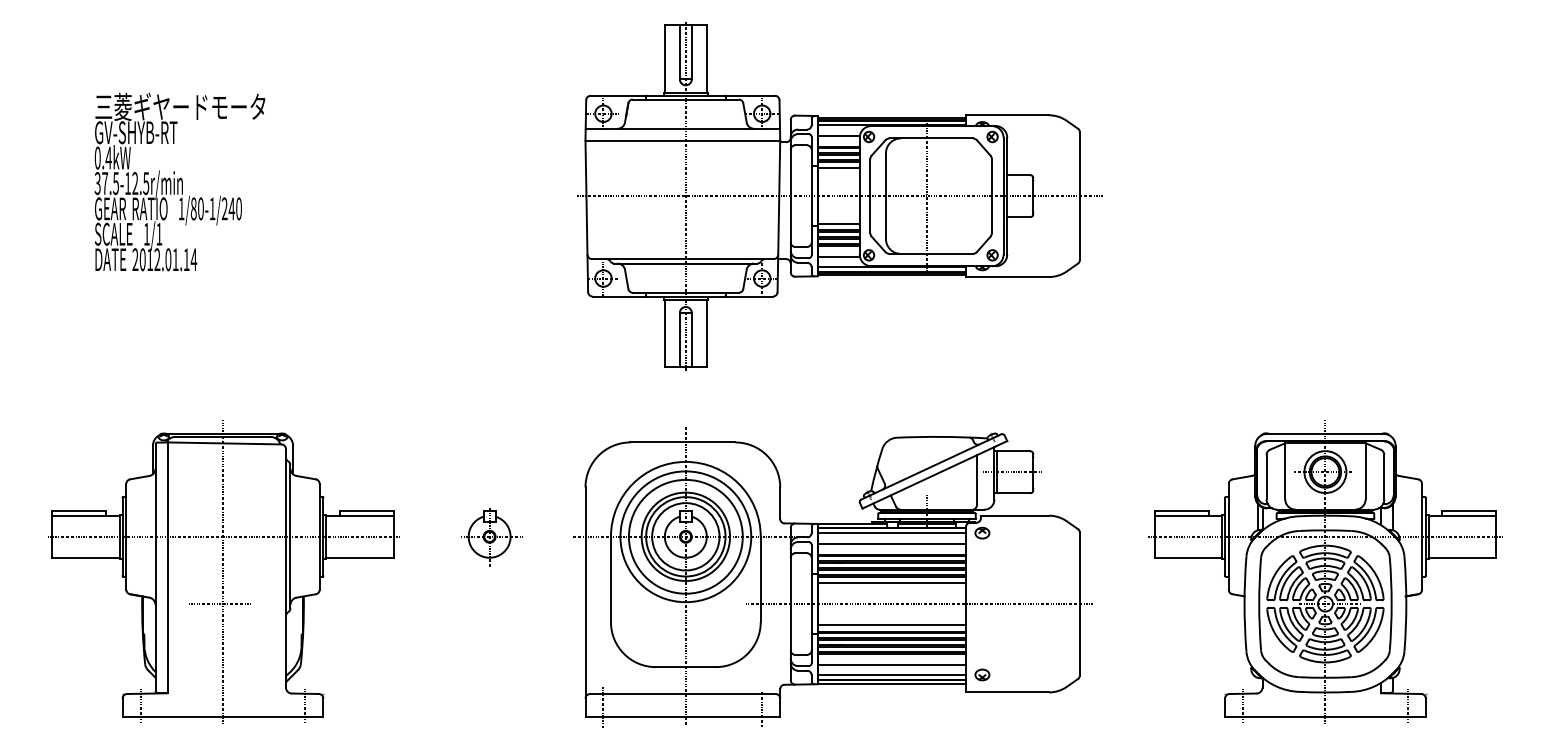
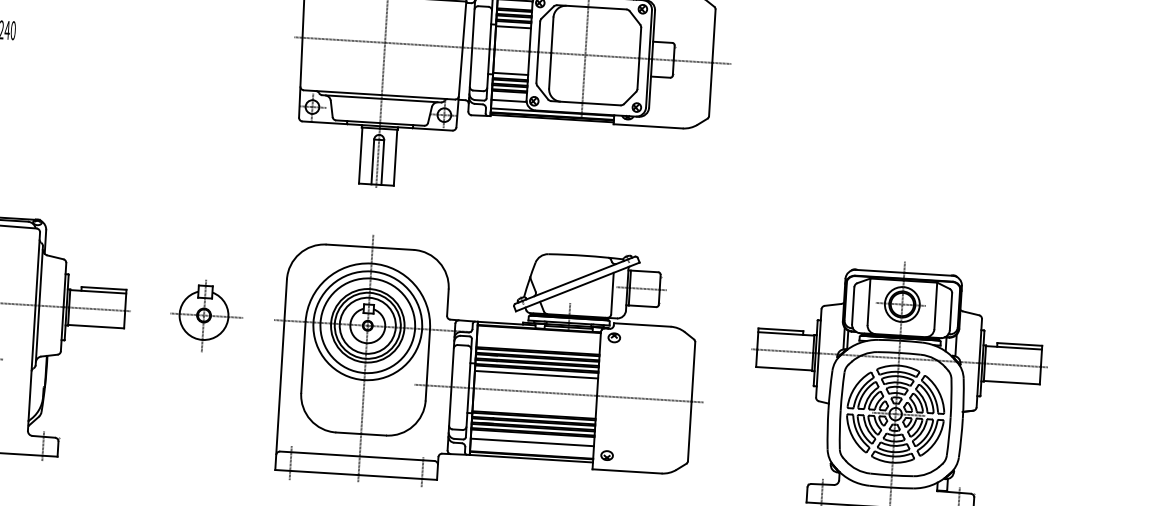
line: (891, 533) -> (538, 333), removed
part: (491, 537) -> (206, 316), size x1.4
line: (891, 543) -> (538, 341), removed
line: (891, 625) -> (534, 409), removed
line: (891, 674) -> (531, 450), removed

